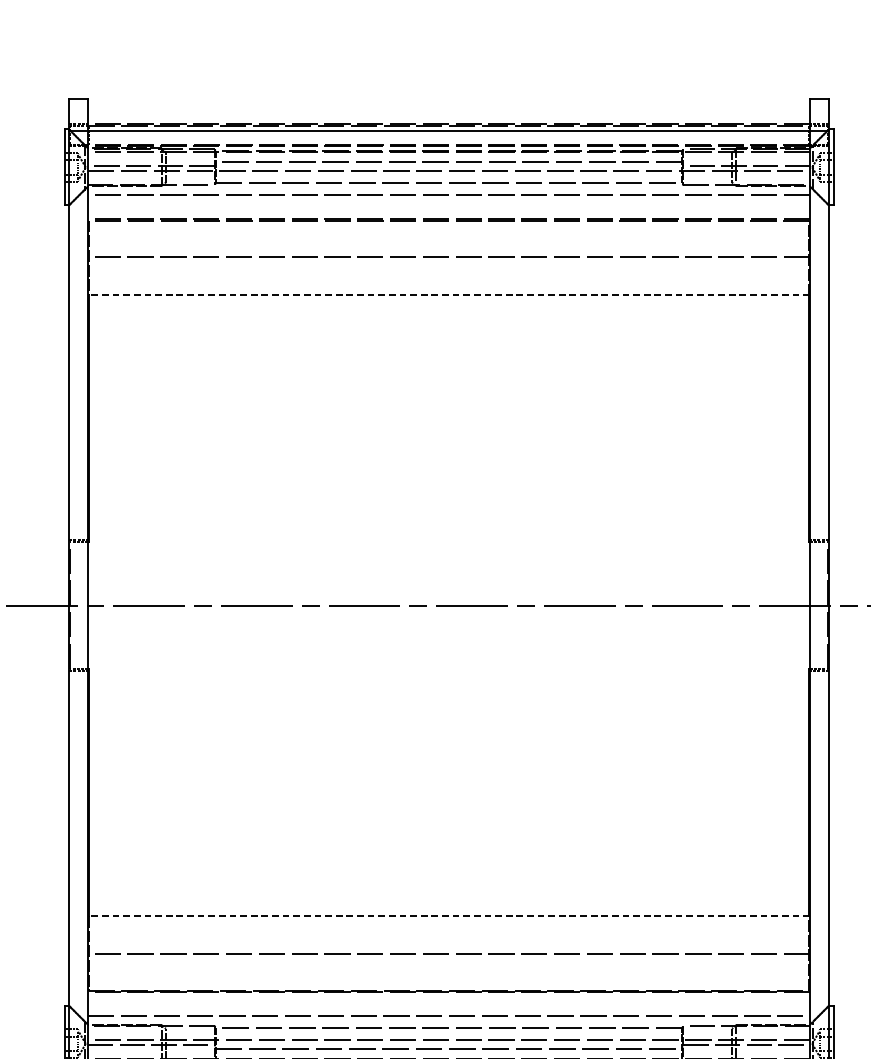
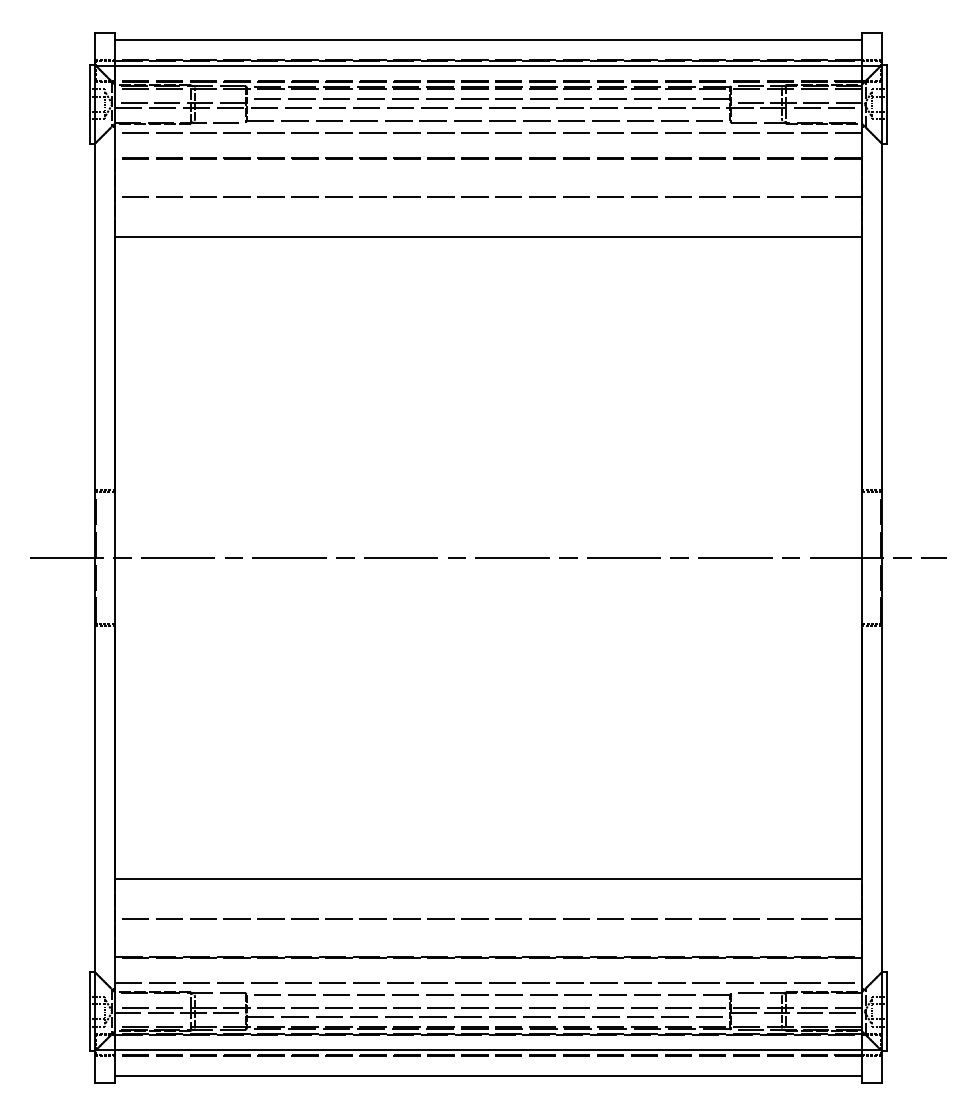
line: (449, 105) -> (488, 40), added
line: (449, 295) -> (488, 236), dashed -> solid
line: (449, 916) -> (488, 879), dashed -> solid

